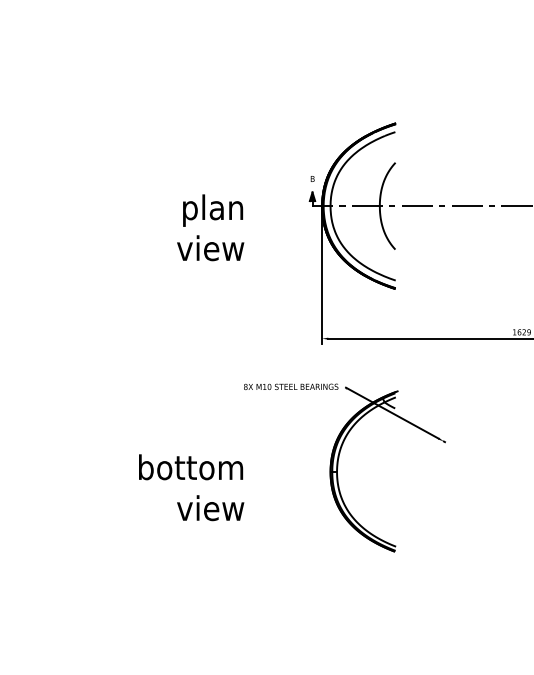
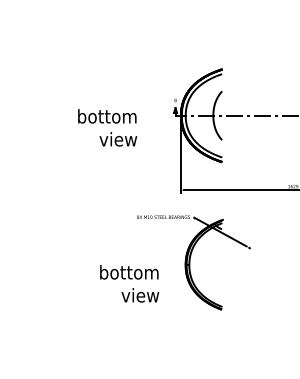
text: (185, 211) -> (104, 118), plan view -> bottom view
text: (191, 487) -> (129, 283), moved

